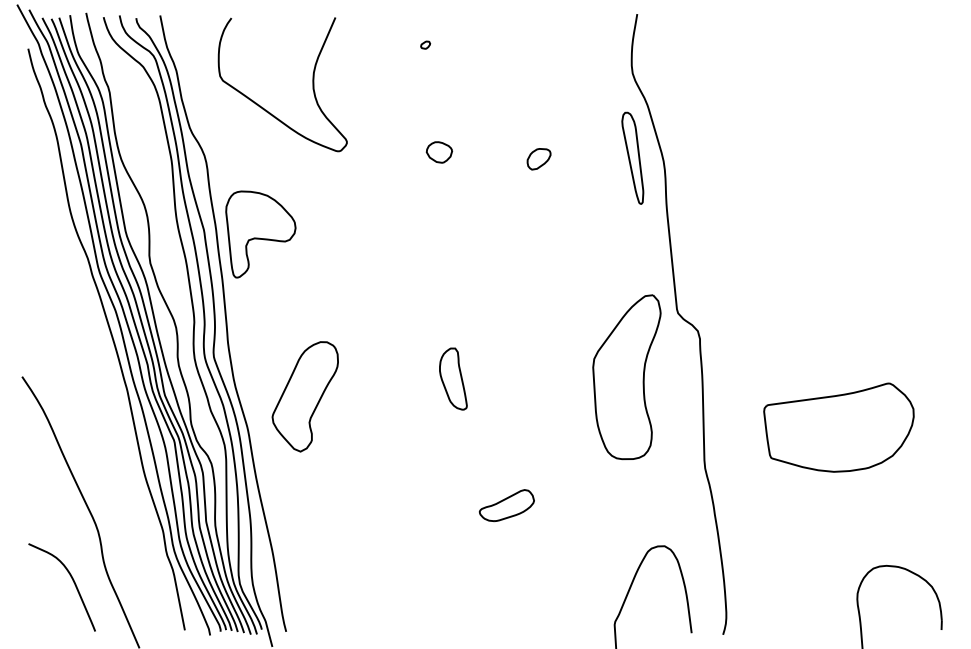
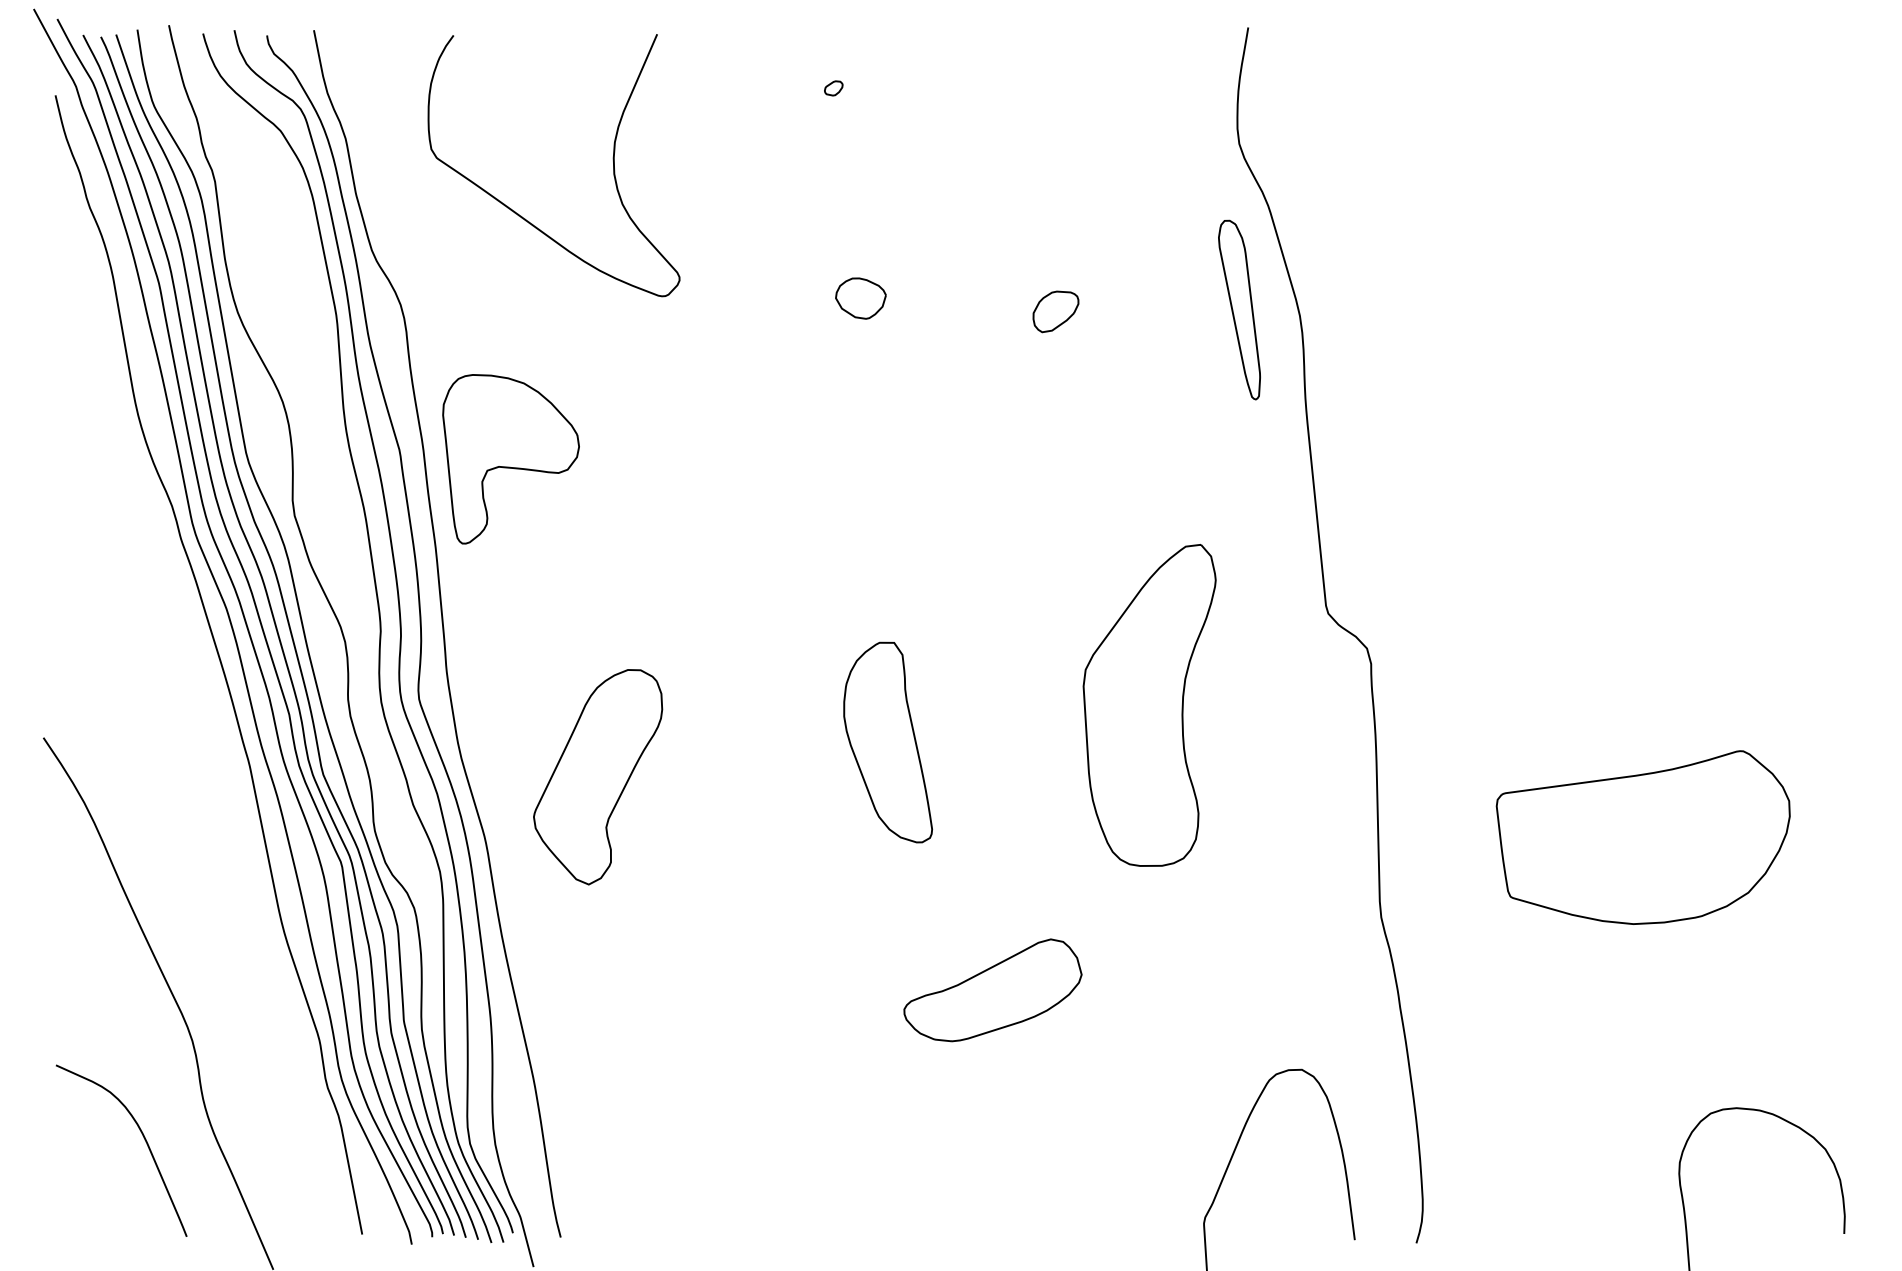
part: (626, 377) -> (1148, 706), moved
part: (453, 378) -> (888, 741), size x1.67
part: (506, 505) -> (992, 990), size x1.67

